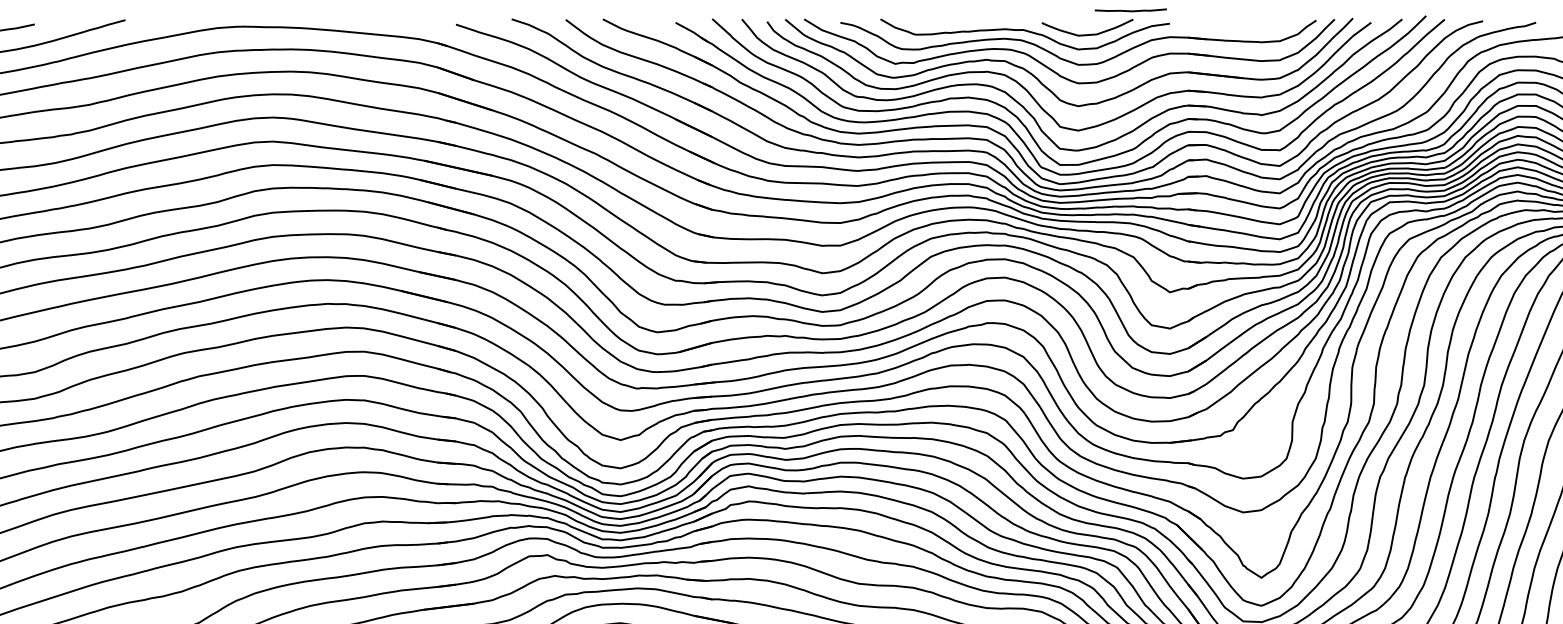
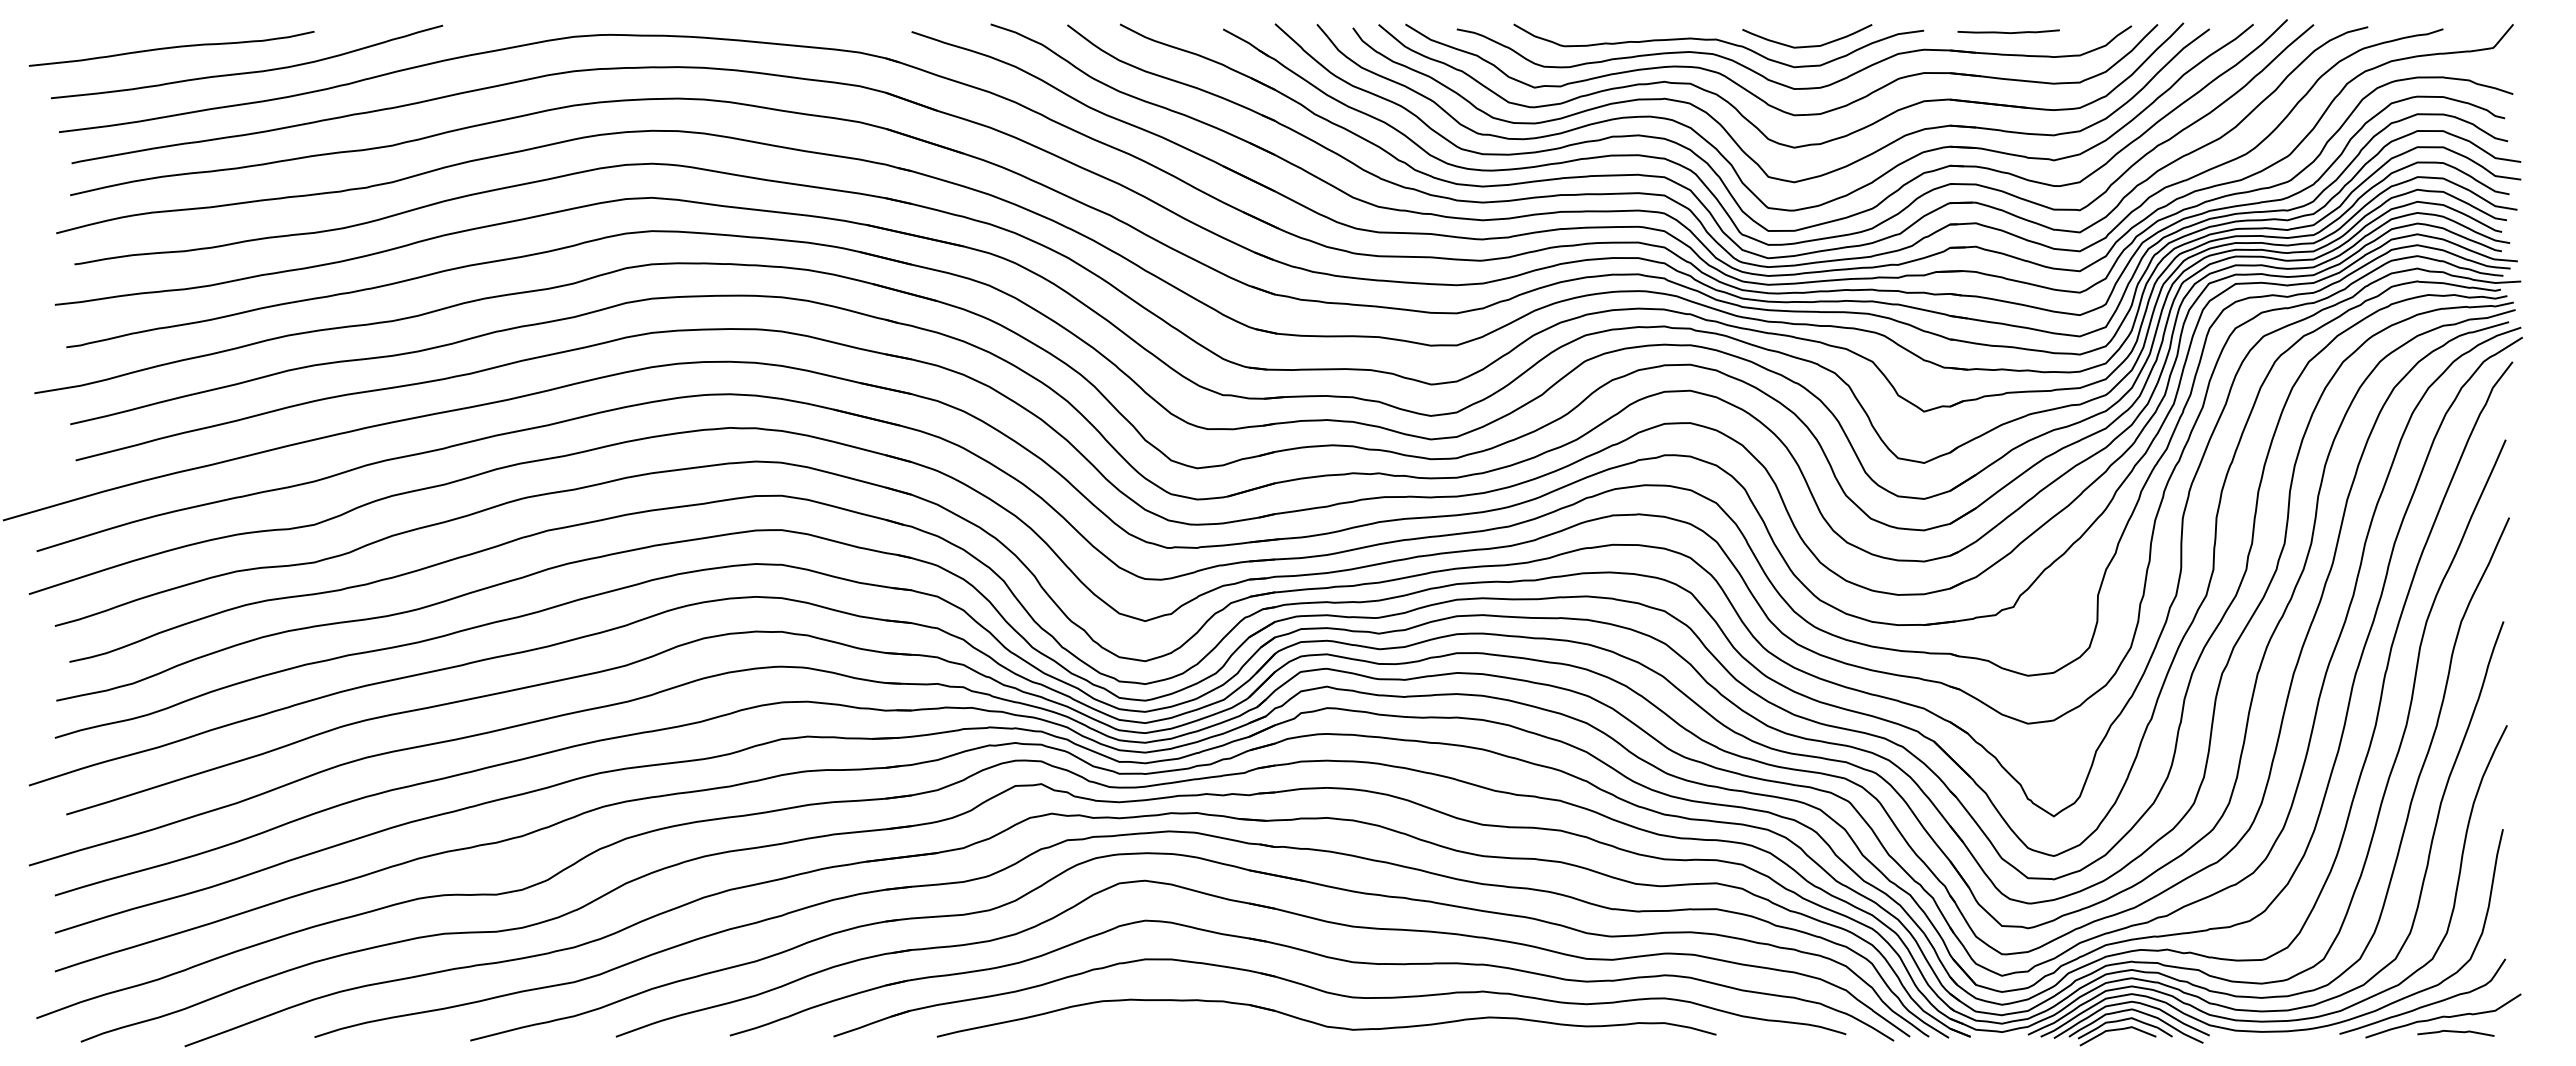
curve: (1130, 10) -> (2008, 32), moved

